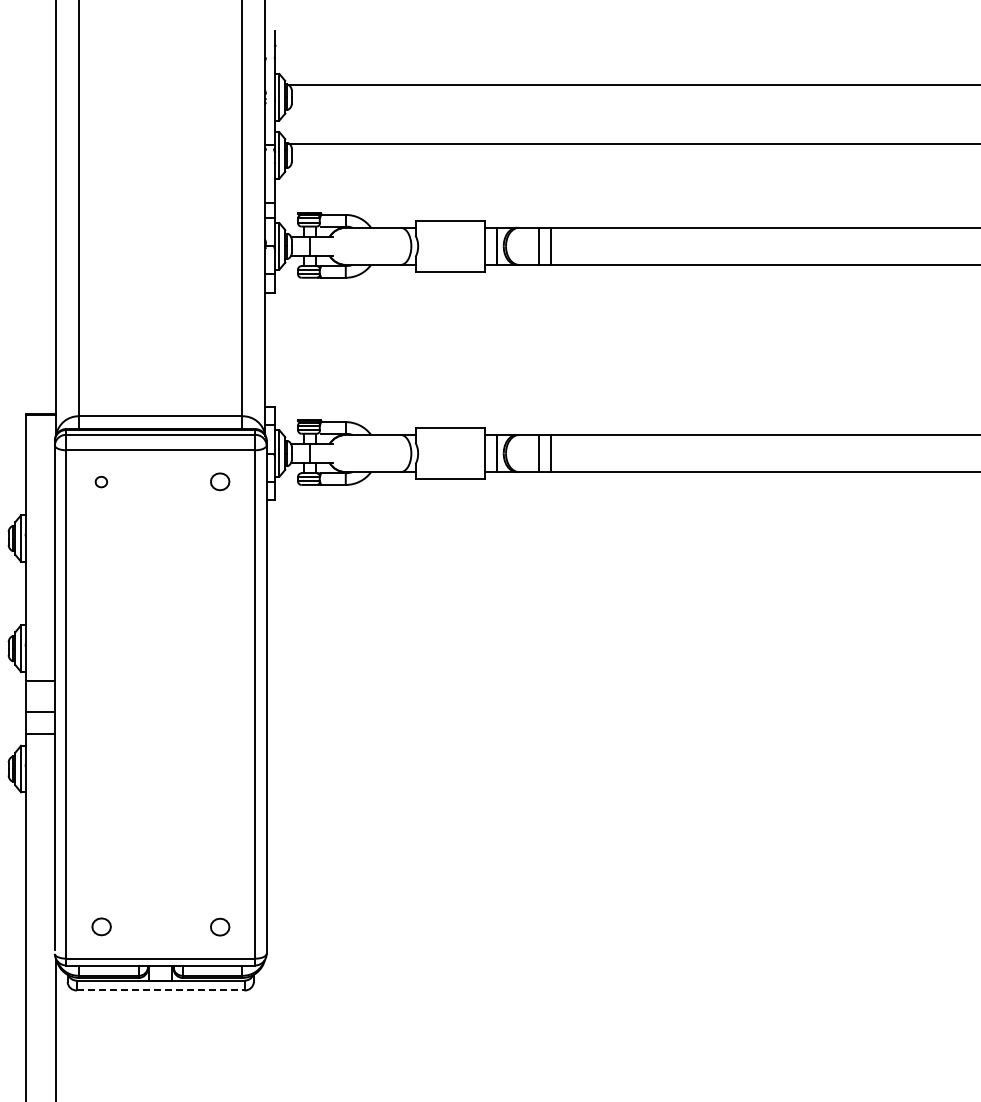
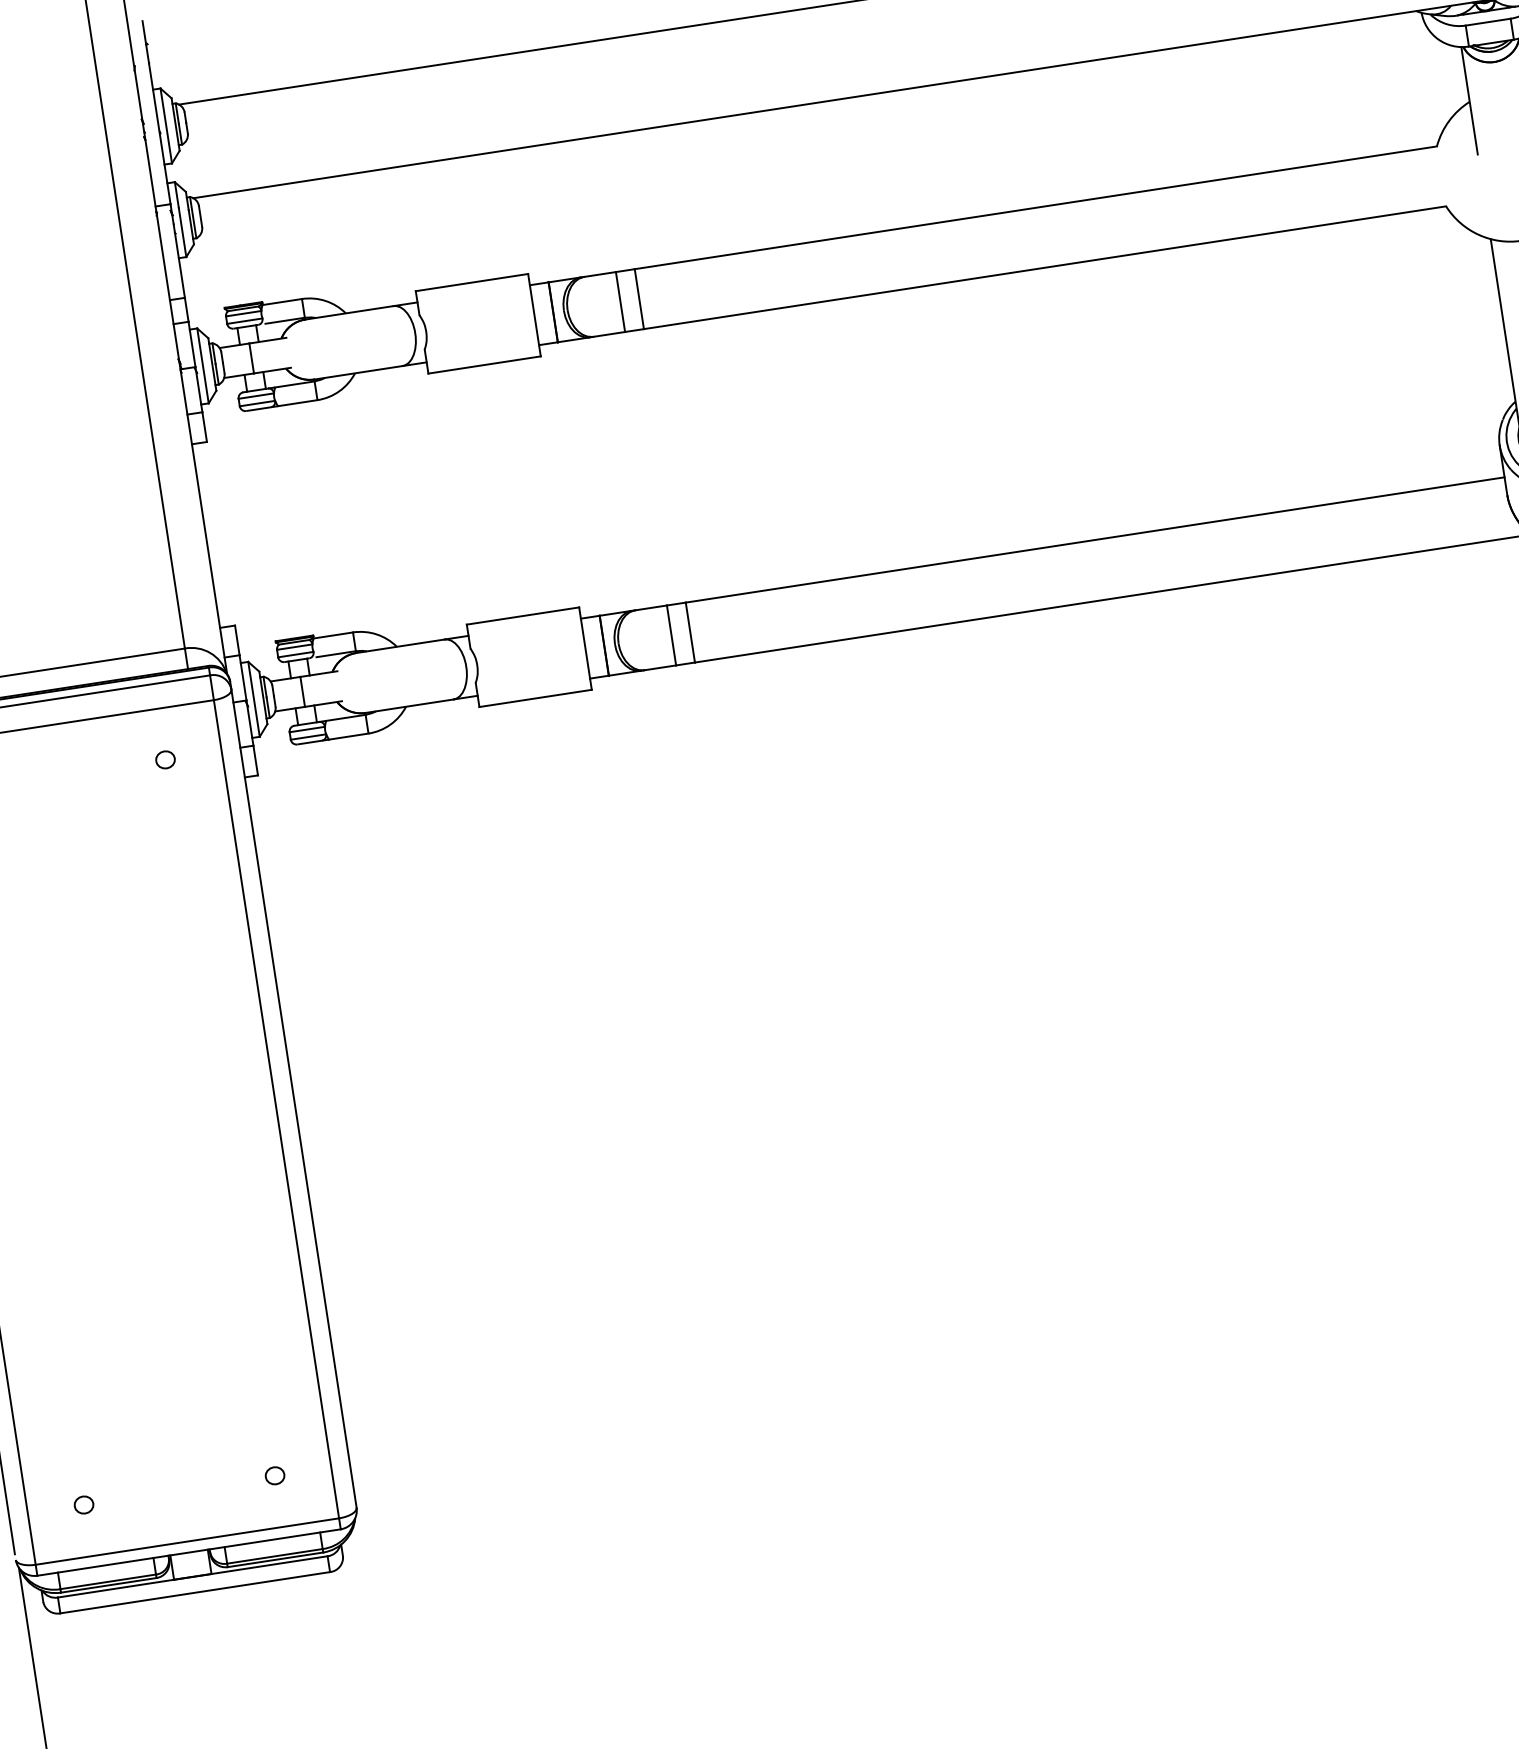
part: (219, 482) -> (164, 760), size x0.62
part: (100, 926) -> (82, 1504), size x0.62
part: (219, 926) -> (274, 1475), size x0.62
line: (160, 990) -> (194, 1592), dashed -> solid

